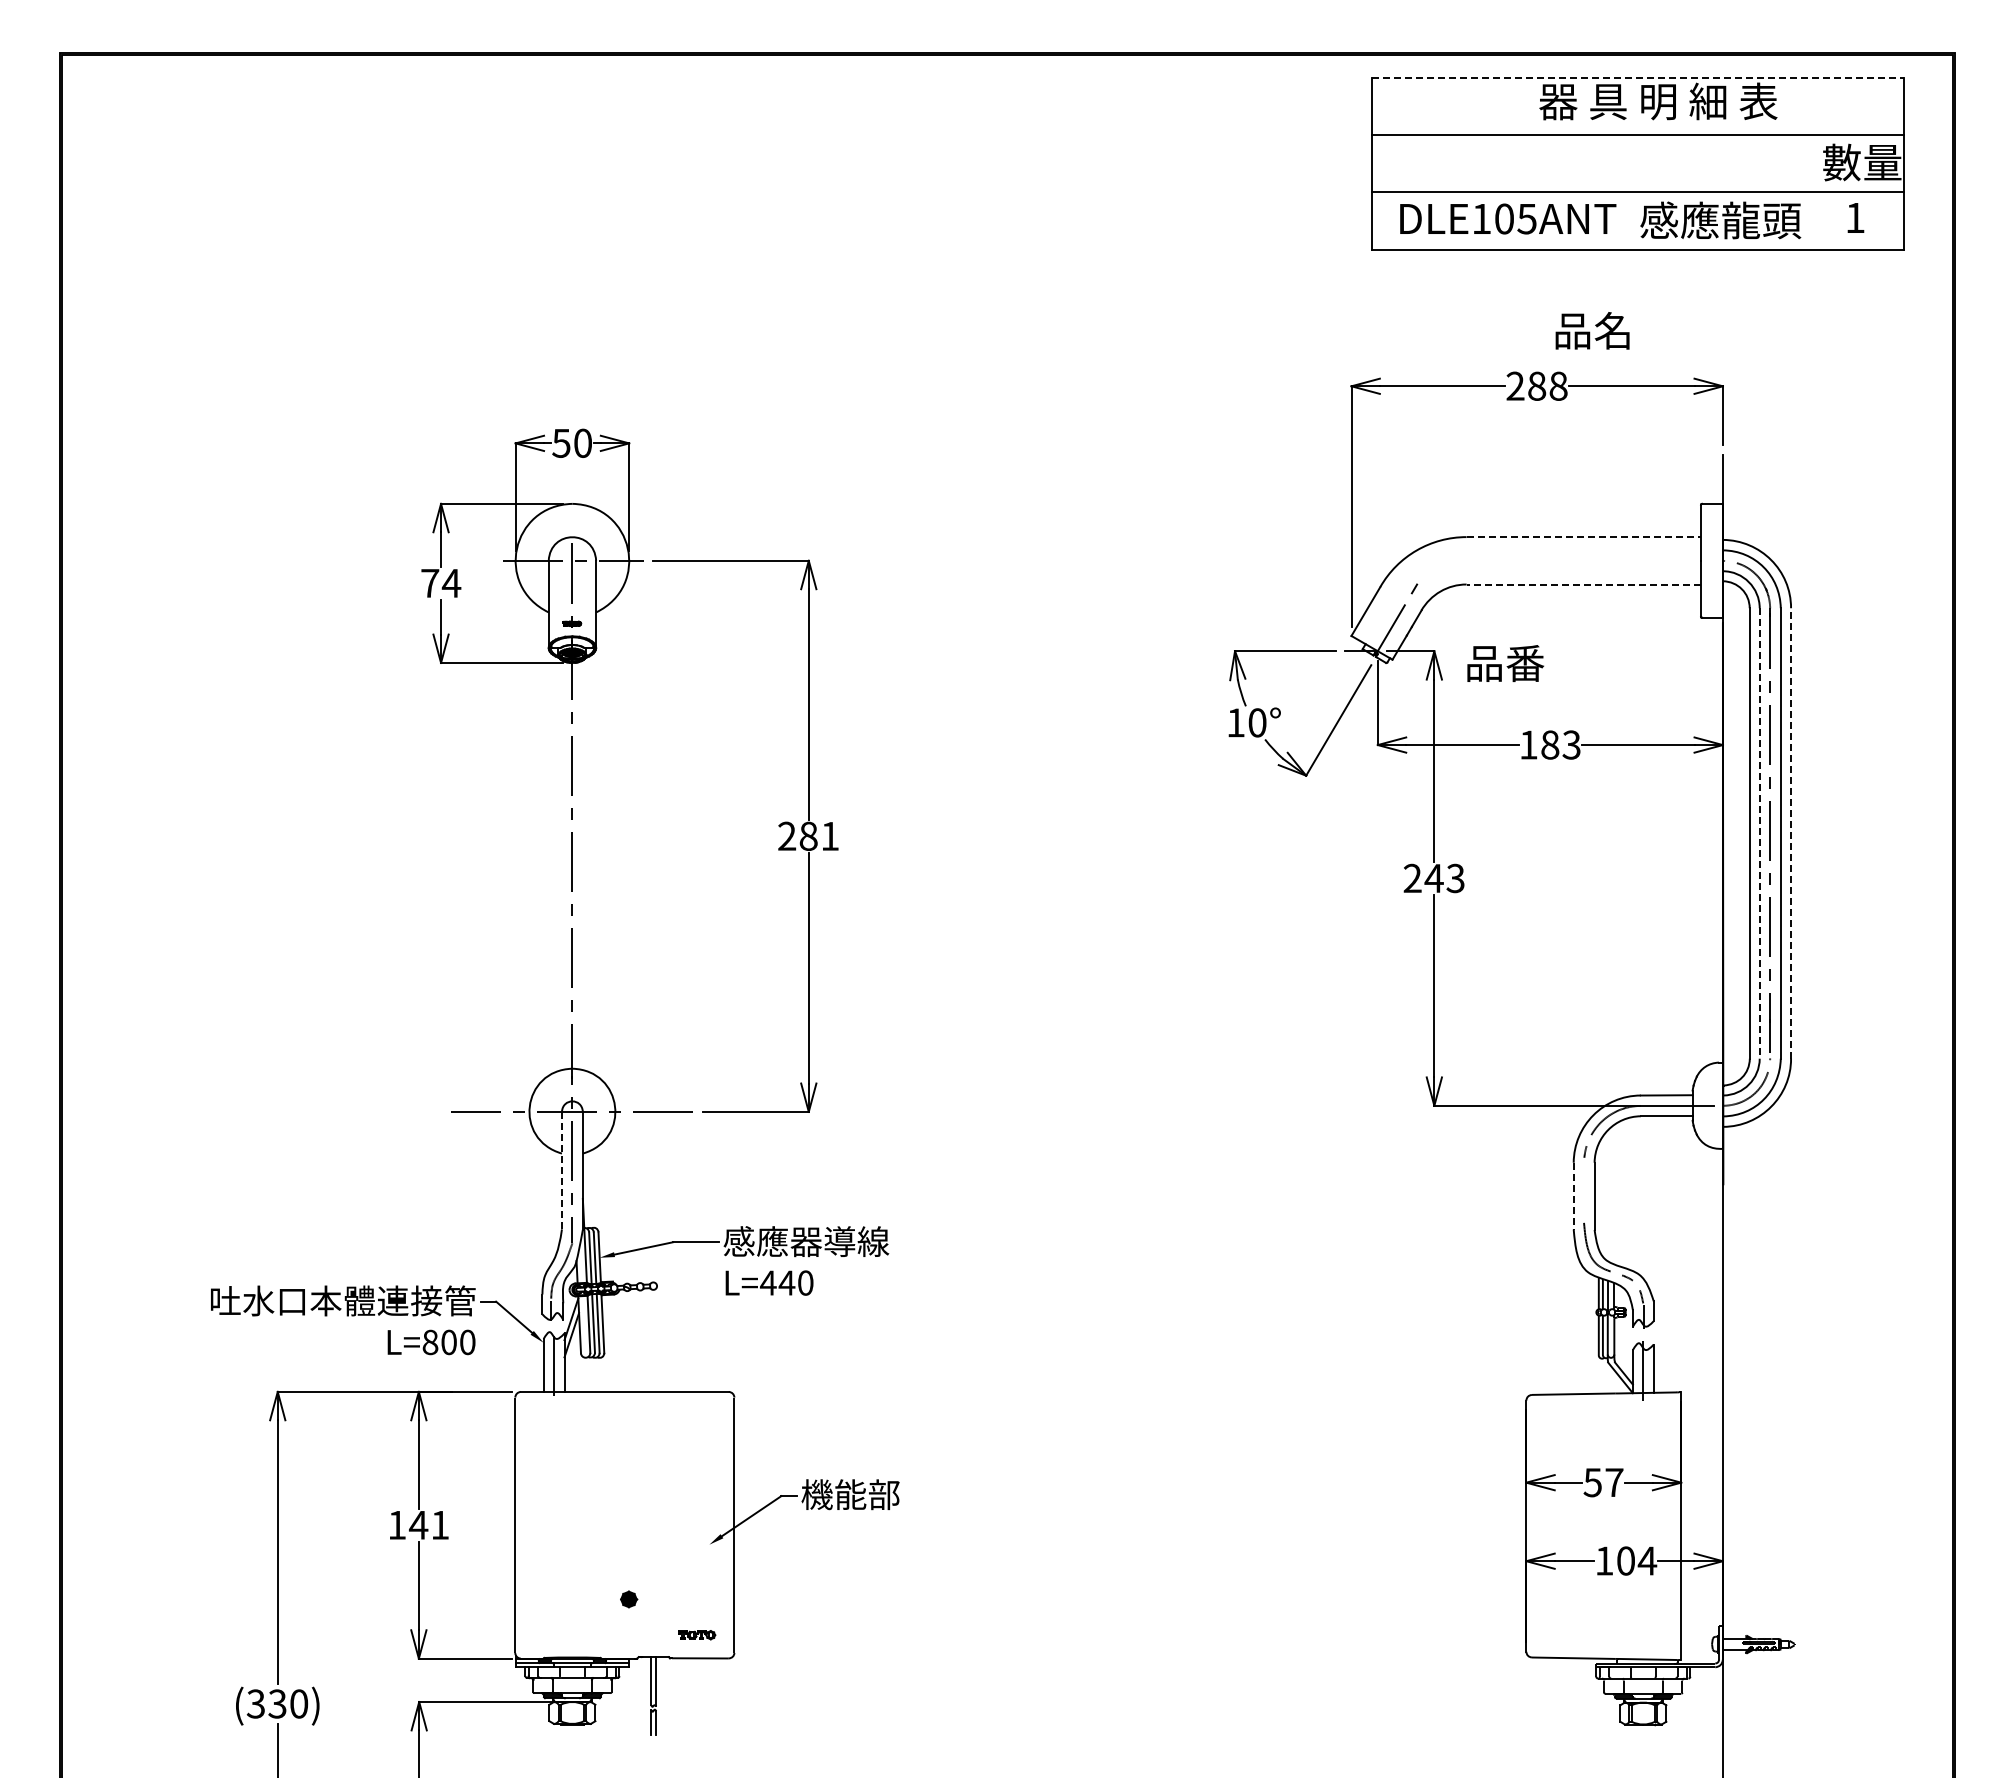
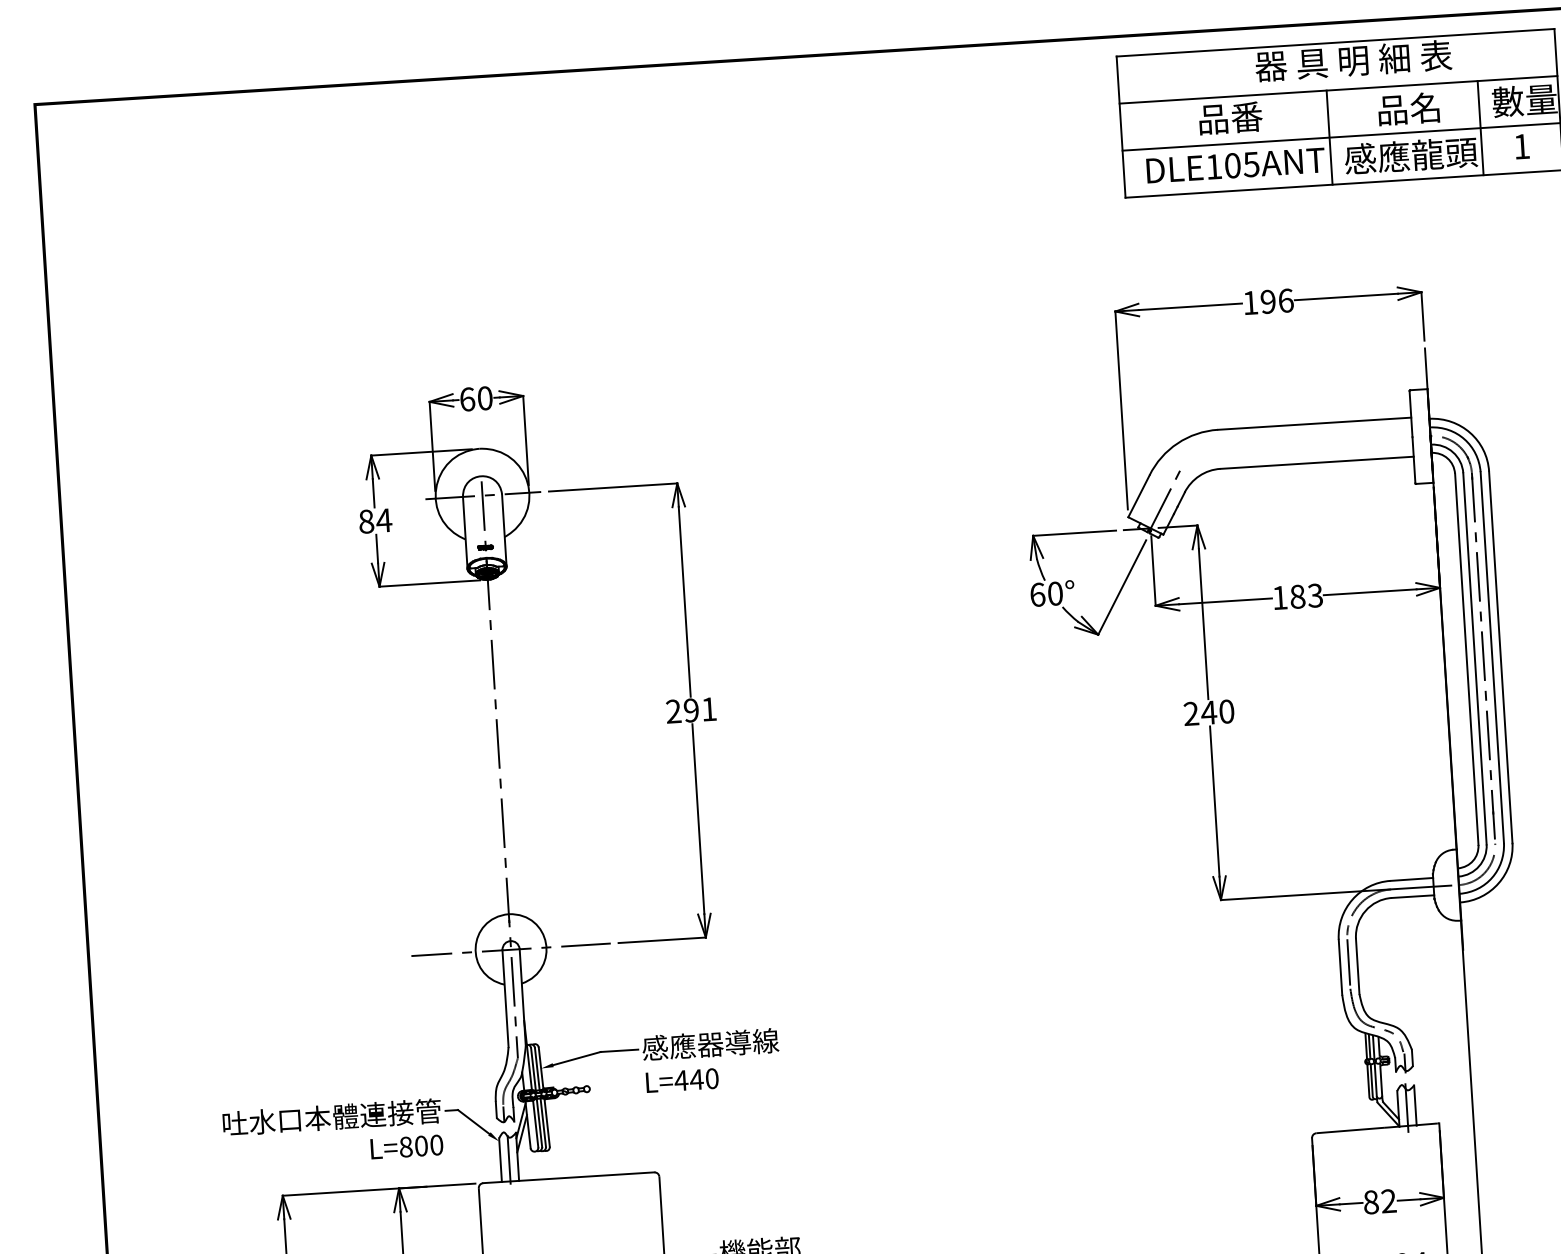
line: (1638, 78) -> (1335, 43), dashed -> solid
line: (1623, 192) -> (1329, 137), added
line: (1806, 192) -> (1480, 128), added
text: (1592, 330) -> (1408, 108), moved
text: (1536, 385) -> (1267, 301), 288 -> 196
text: (561, 442) -> (467, 398), 50 -> 60
line: (1584, 537) -> (1315, 424), dashed -> solid
text: (430, 583) -> (366, 521), 74 -> 84
line: (1583, 584) -> (1316, 462), dashed -> solid
text: (1505, 663) -> (1230, 118), moved
text: (1236, 722) -> (1038, 594), 10° -> 60°
line: (1791, 833) -> (1501, 657), dashed -> solid
line: (1759, 834) -> (1474, 659), dashed -> solid
text: (808, 835) -> (691, 709), 281 -> 291
text: (1455, 878) -> (1226, 711), 243 -> 240
line: (561, 1170) -> (505, 998), dashed -> solid
line: (1584, 1190) -> (1349, 962), added
line: (1573, 1196) -> (1340, 967), dashed -> solid
text: (1603, 1482) -> (1379, 1201), 57 -> 82

